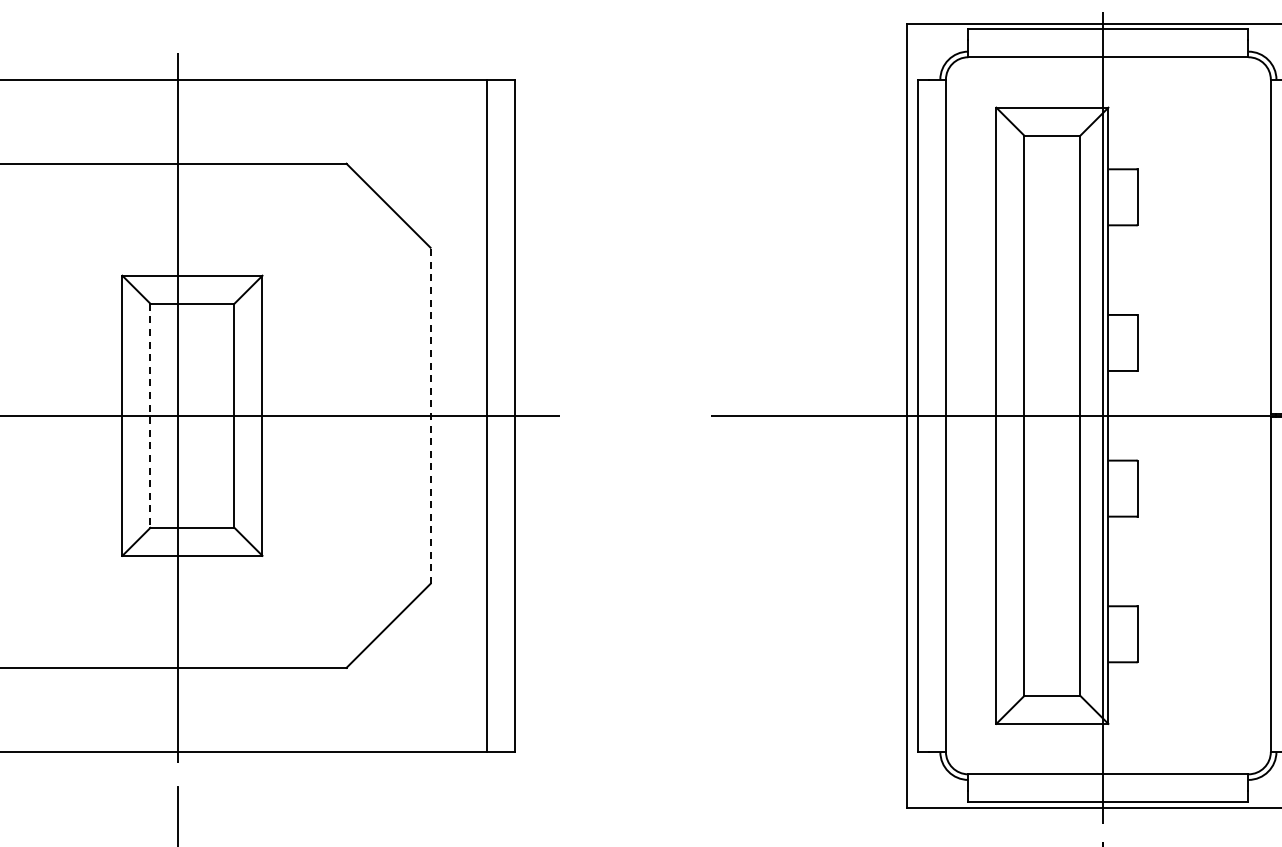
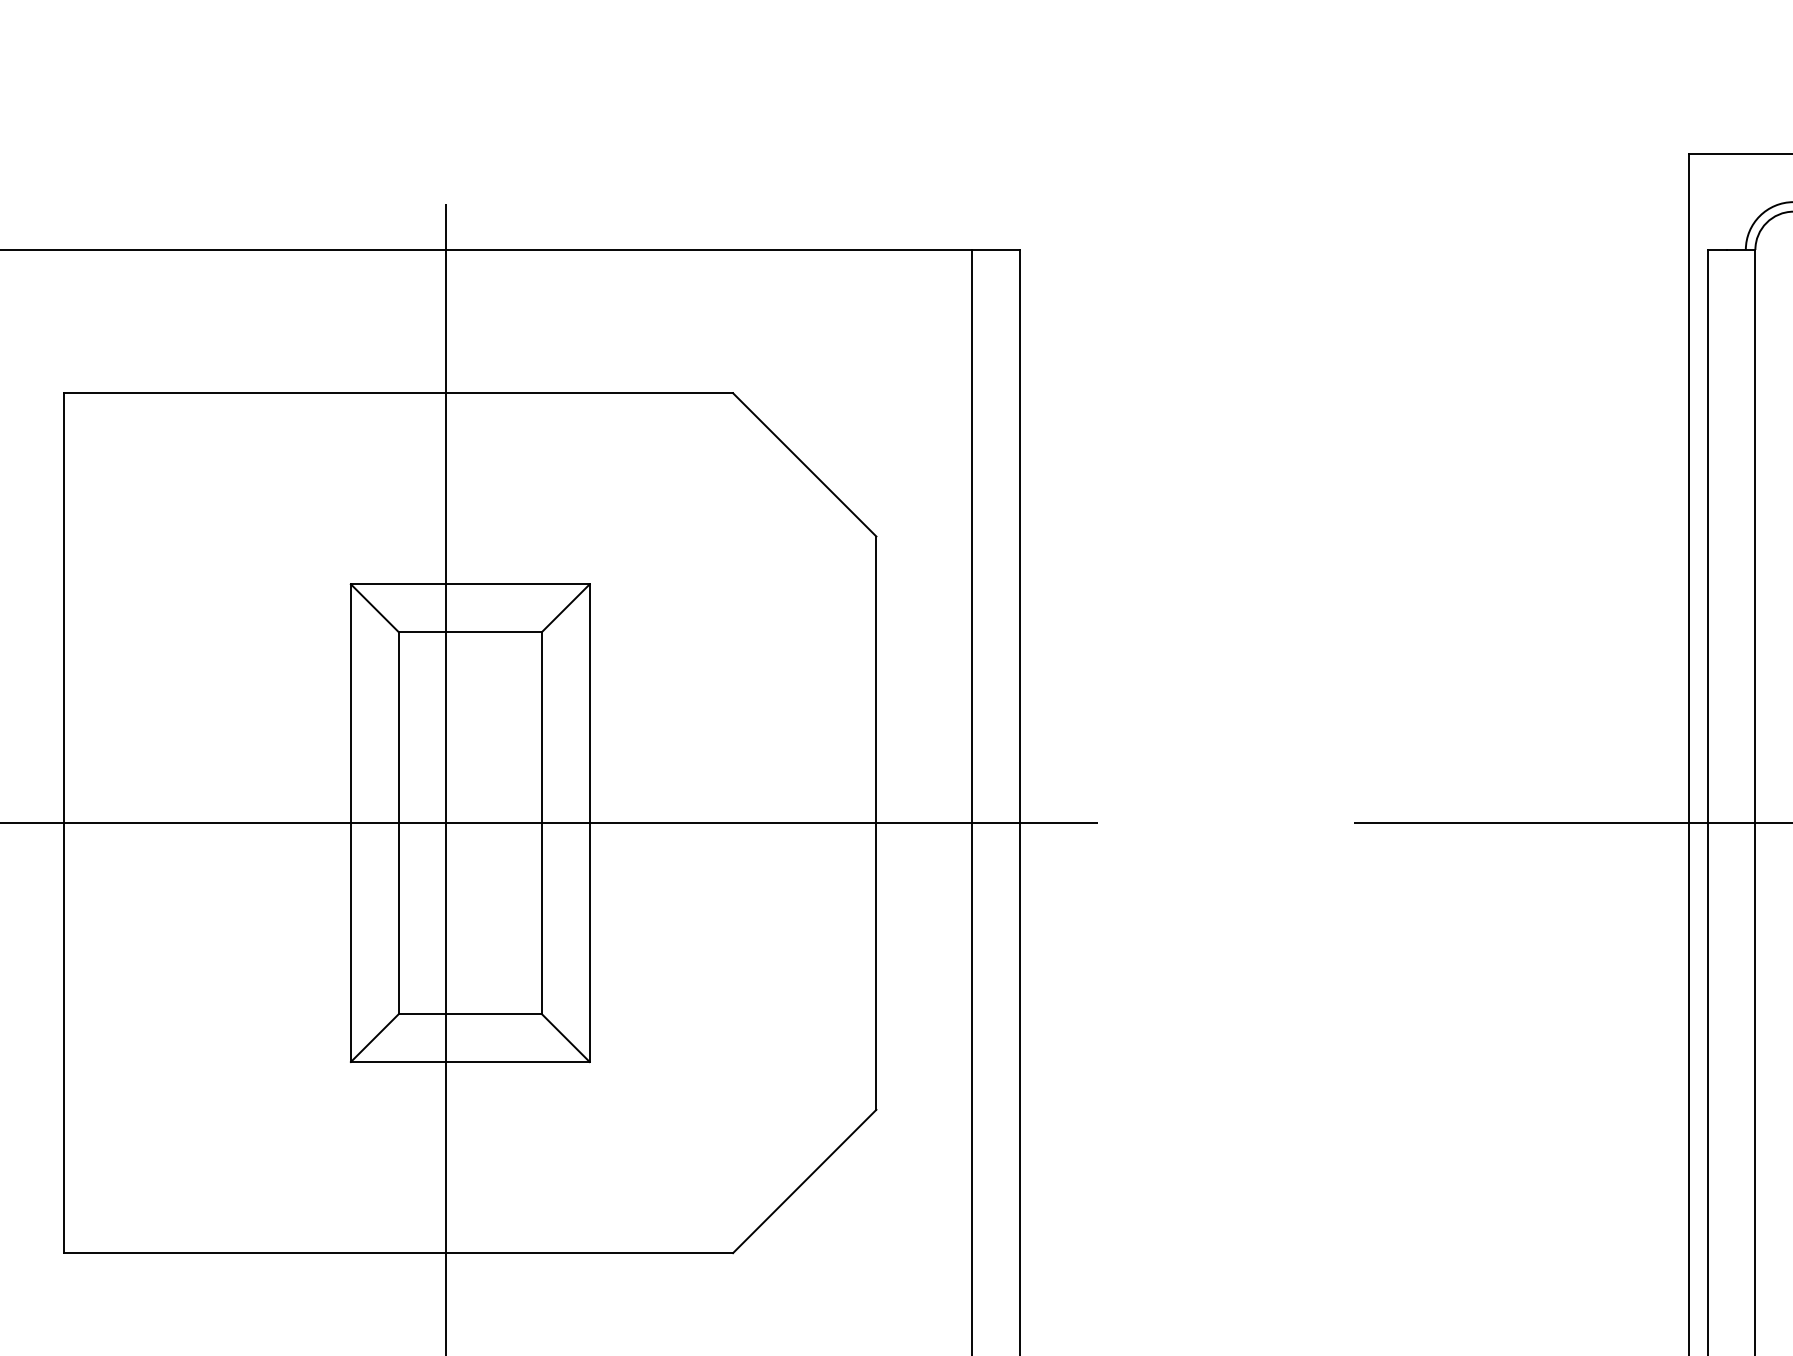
line: (430, 415) -> (876, 822), dashed -> solid
line: (150, 416) -> (398, 824), dashed -> solid

